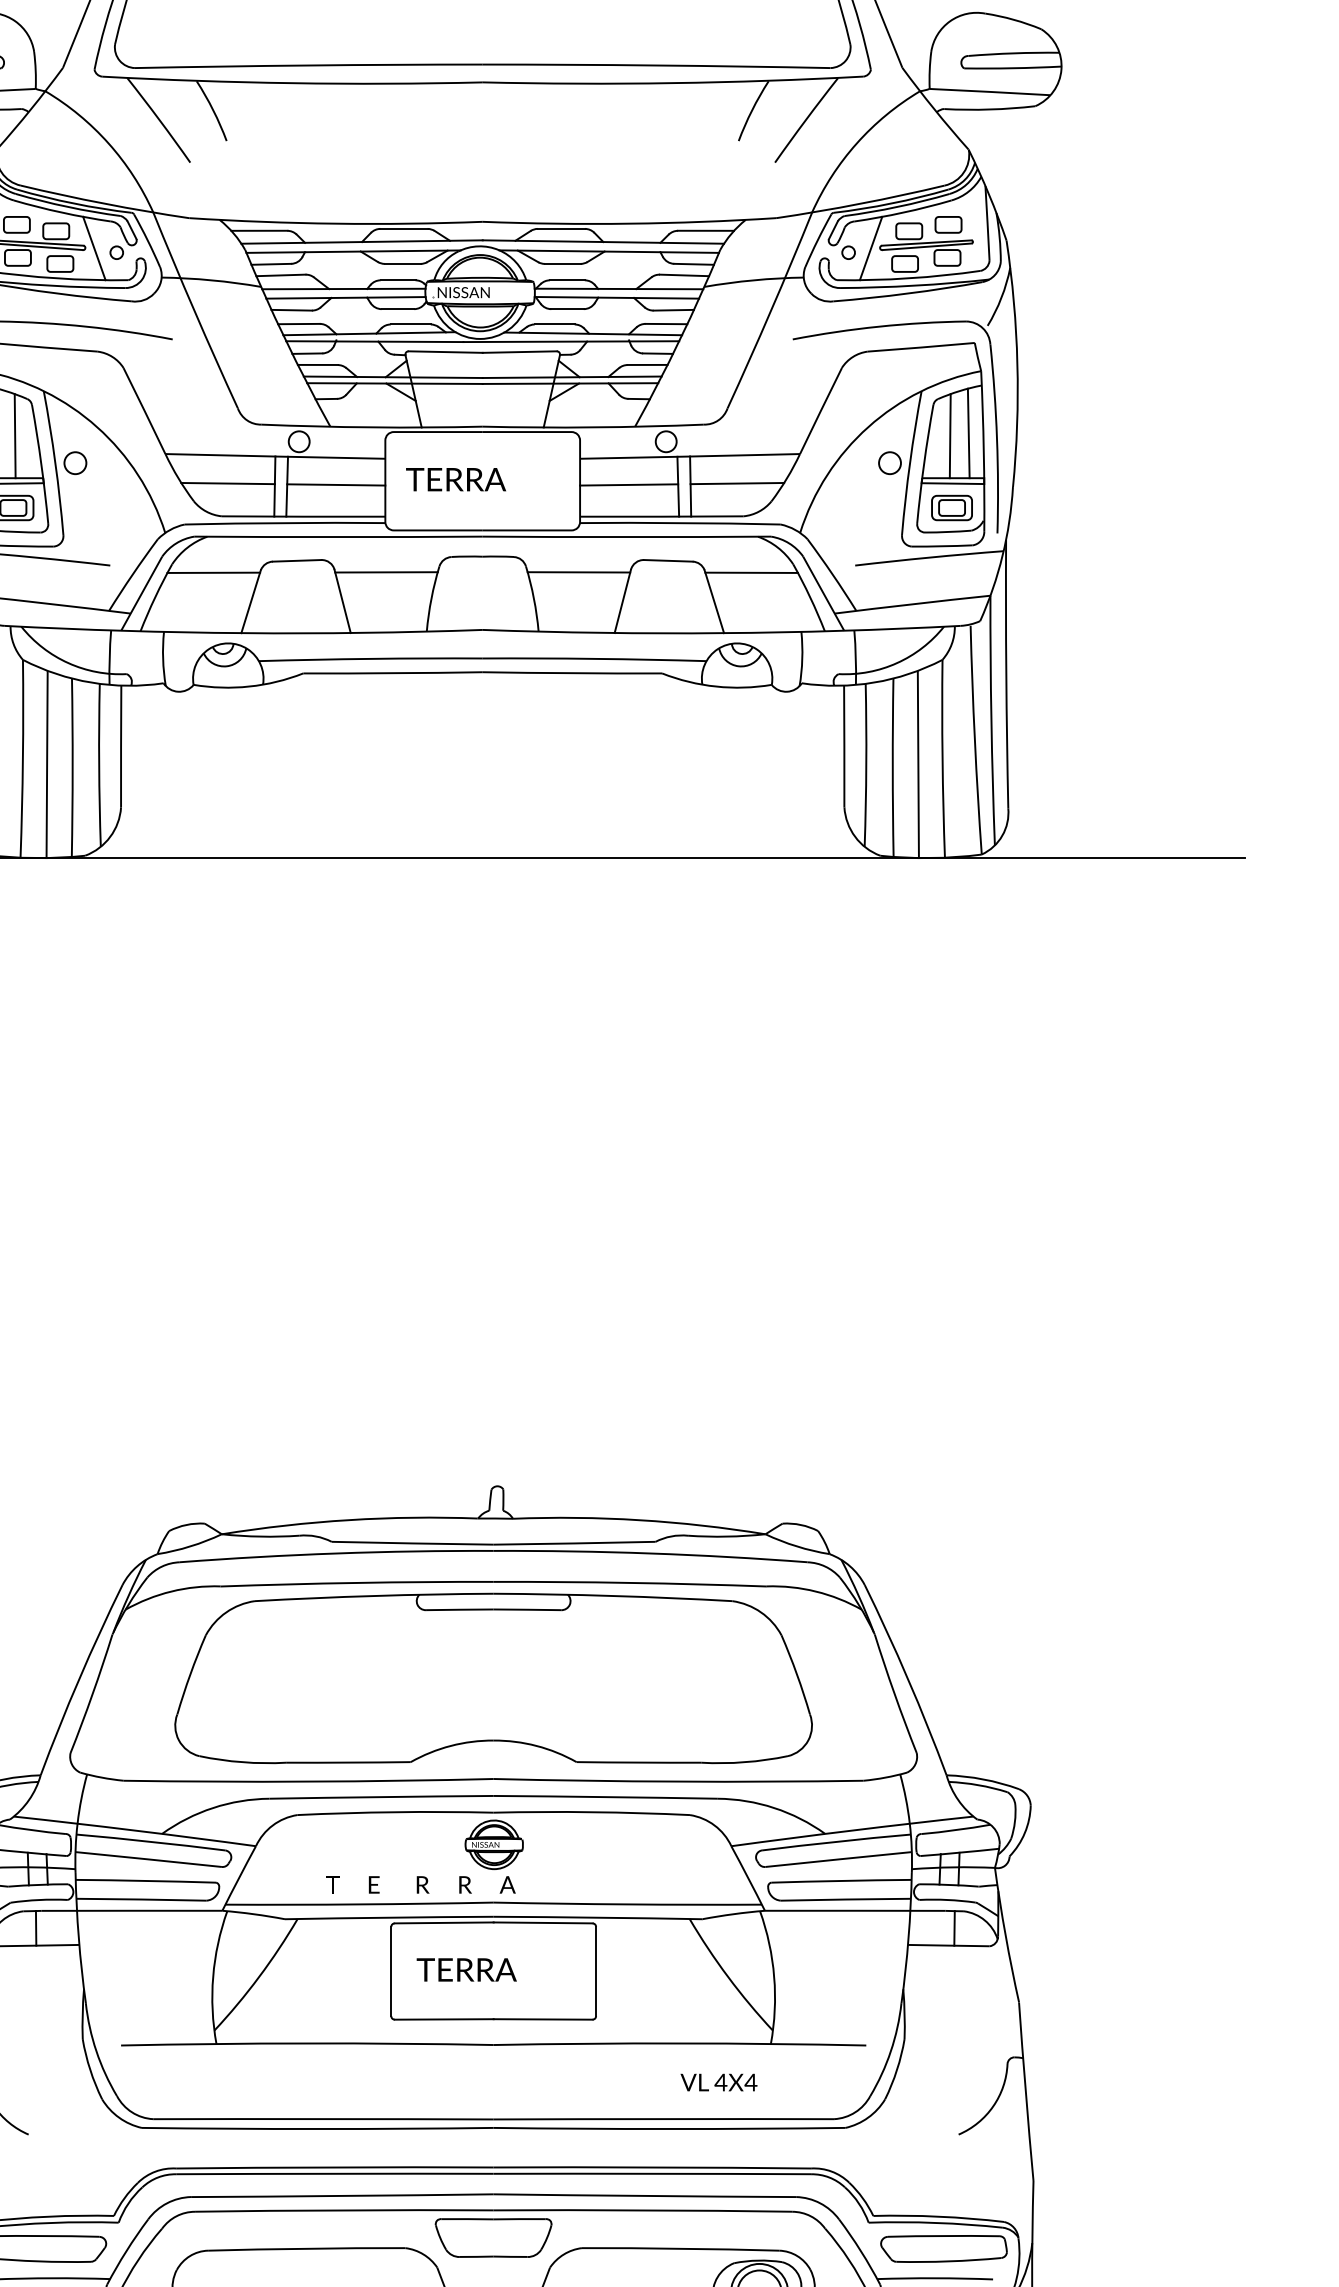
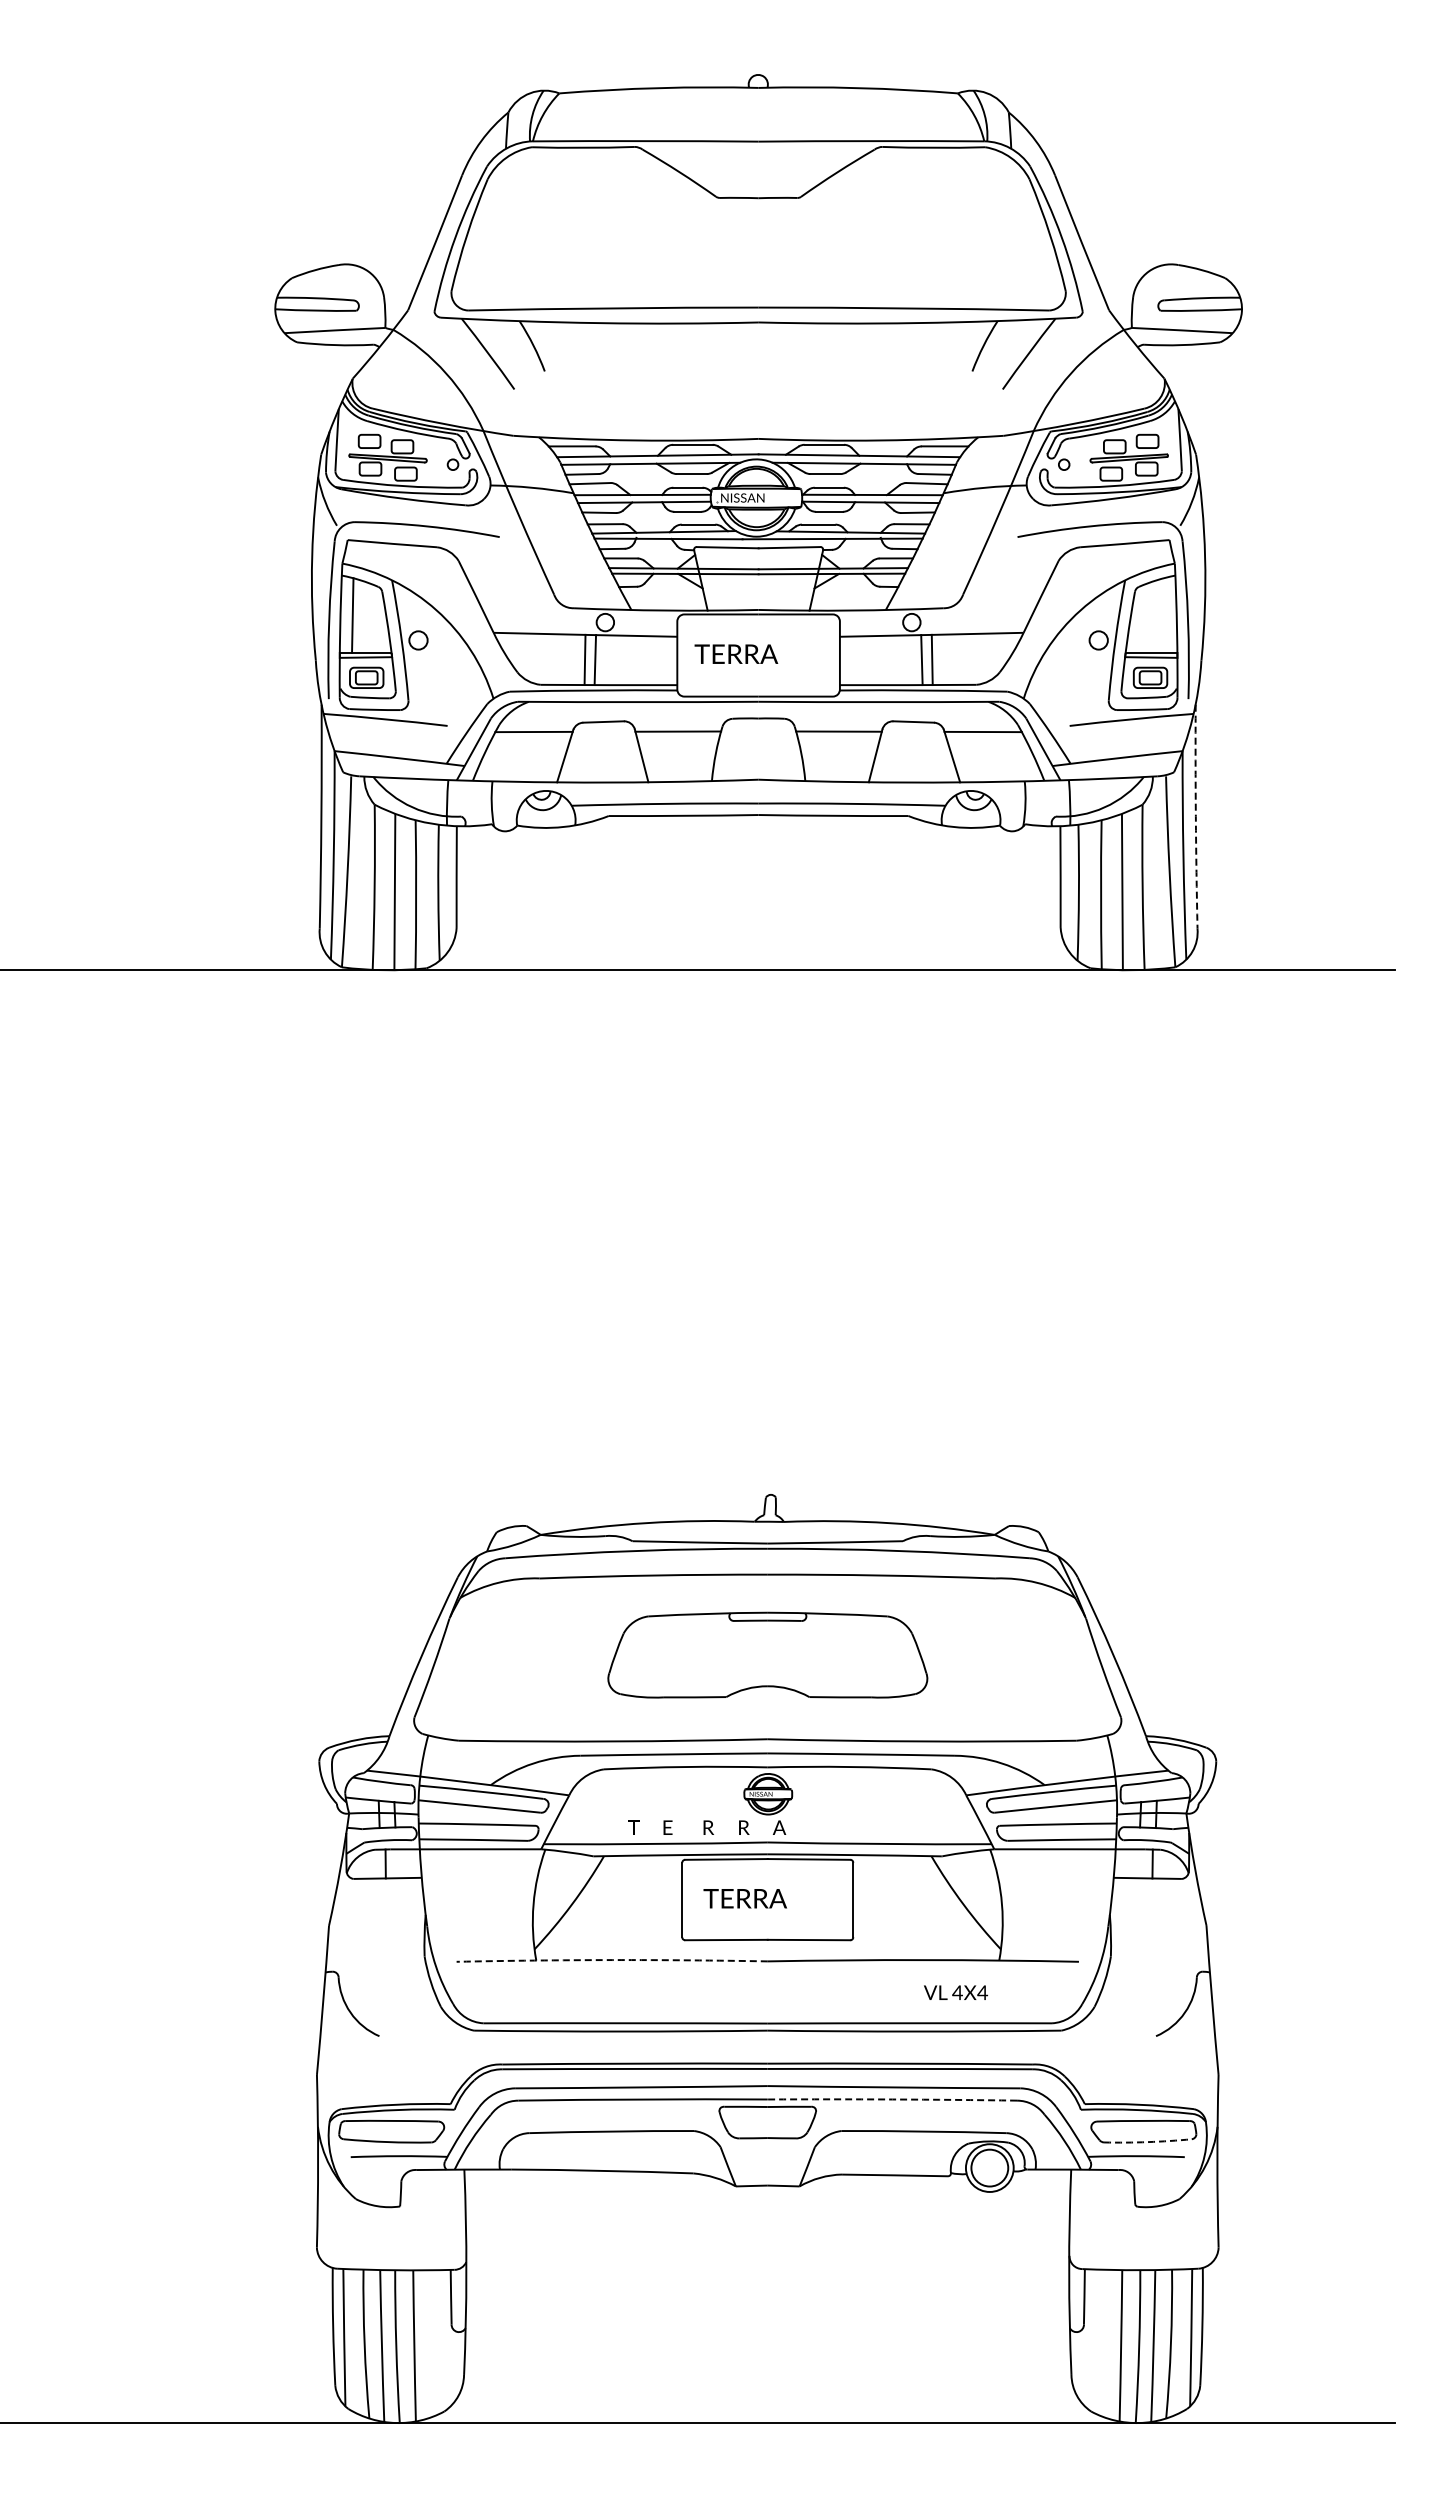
line: (93, 247) -> (433, 460), removed
line: (870, 247) -> (1082, 460), removed
line: (968, 433) -> (1164, 615), removed
line: (14, 435) -> (367, 617), removed
line: (949, 435) -> (1148, 617), removed
line: (227, 482) -> (545, 656), removed
line: (737, 482) -> (971, 656), removed
line: (336, 484) -> (636, 658), removed
line: (628, 484) -> (880, 658), removed
arc: (1005, 673) -> (1195, 816), solid -> dashed
part: (493, 1677) -> (767, 1654), size x0.6
arc: (307, 2043) -> (612, 1960), solid -> dashed
arc: (643, 2210) -> (892, 2099), solid -> dashed
arc: (948, 2261) -> (1147, 2142), solid -> dashed

